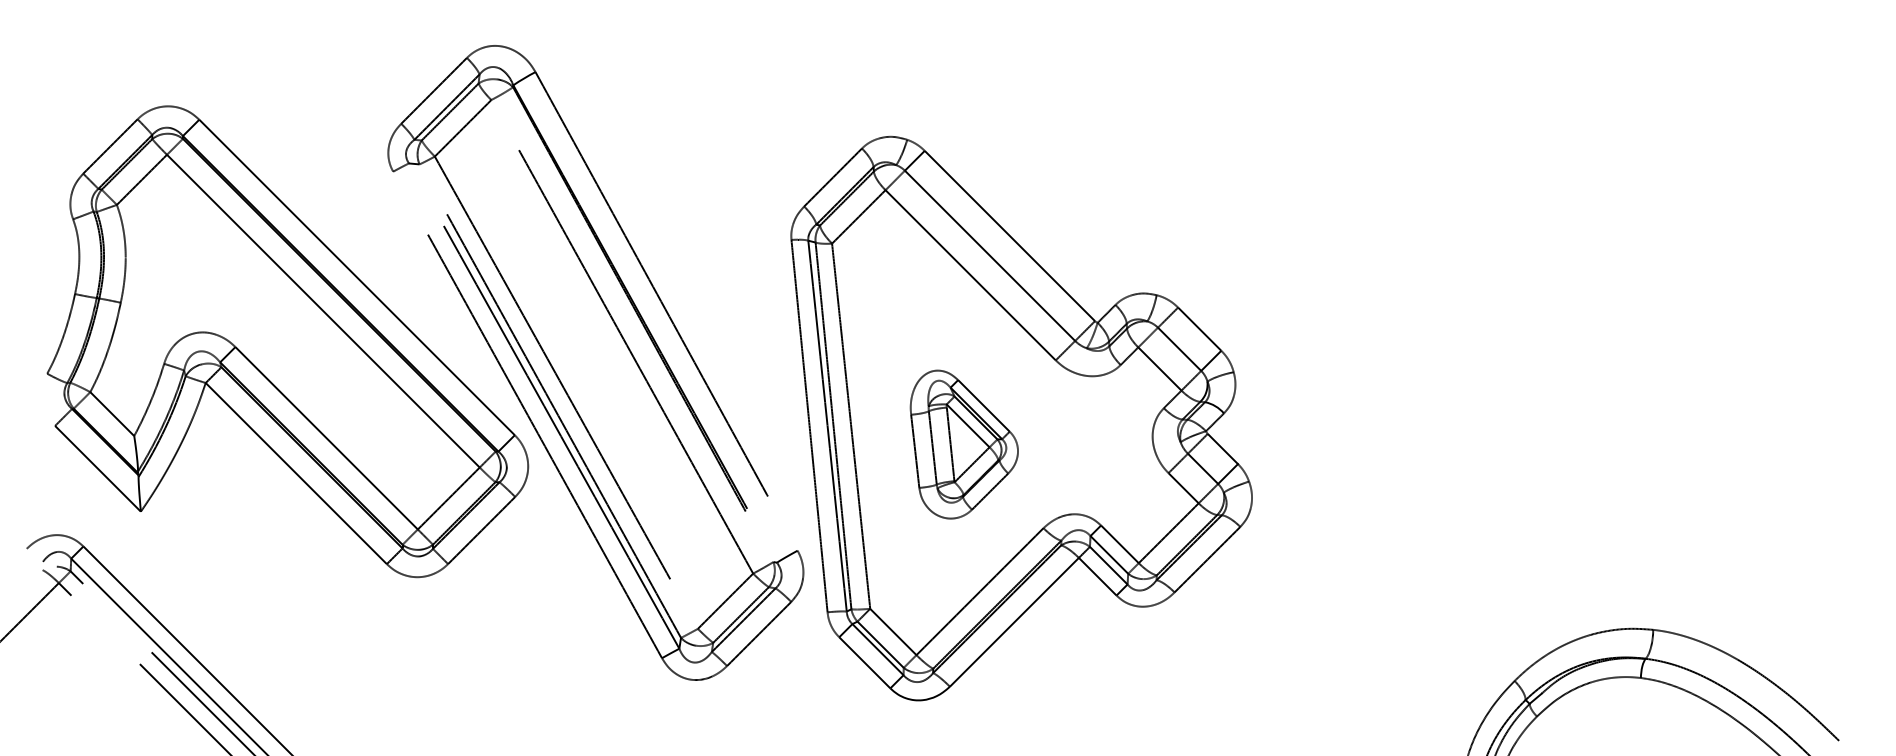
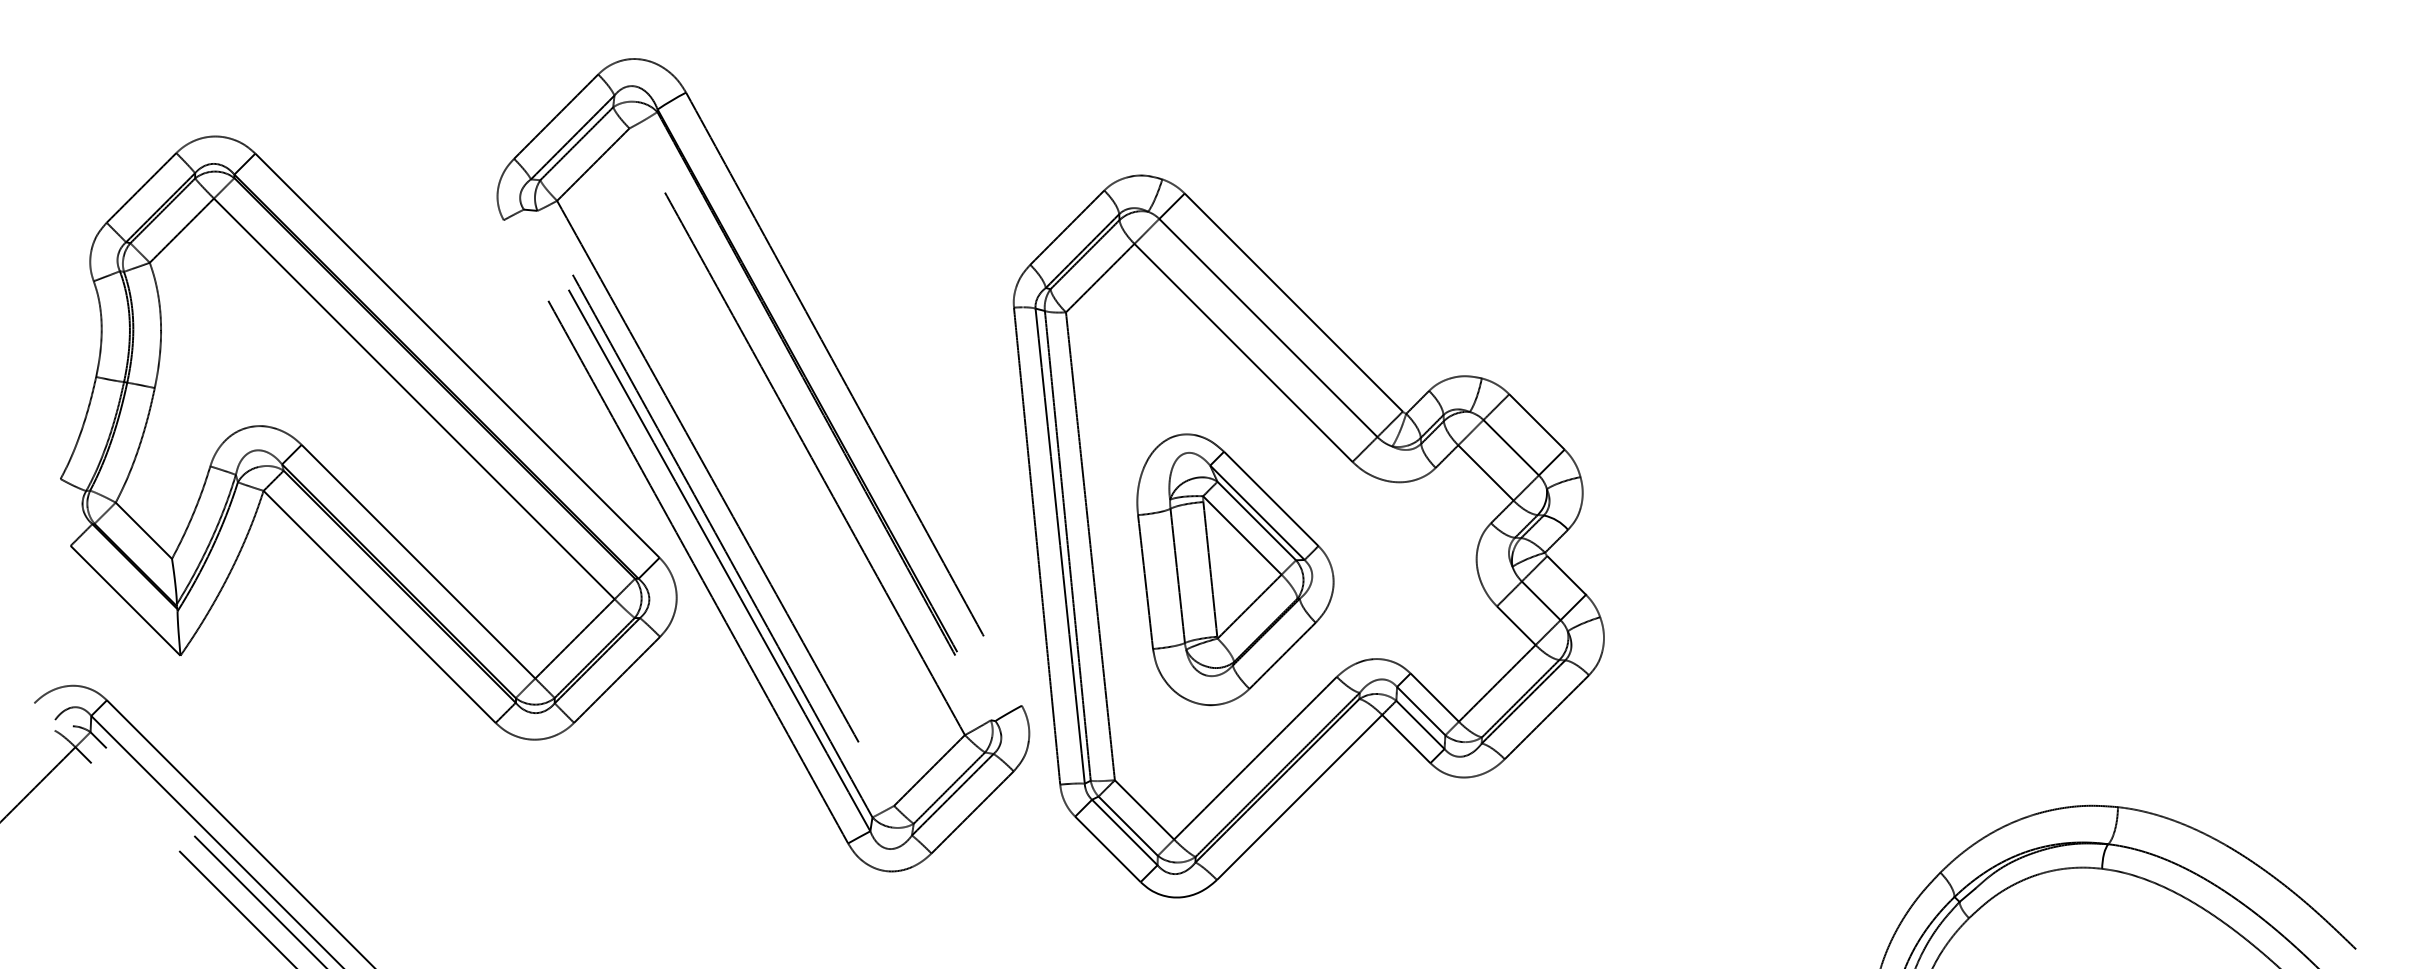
part: (964, 444) -> (1235, 569), size x1.43

